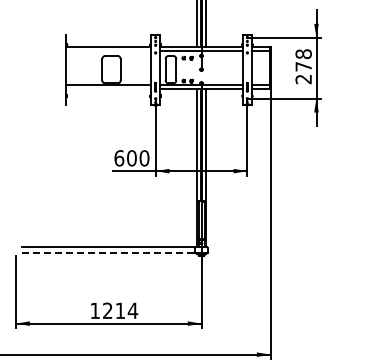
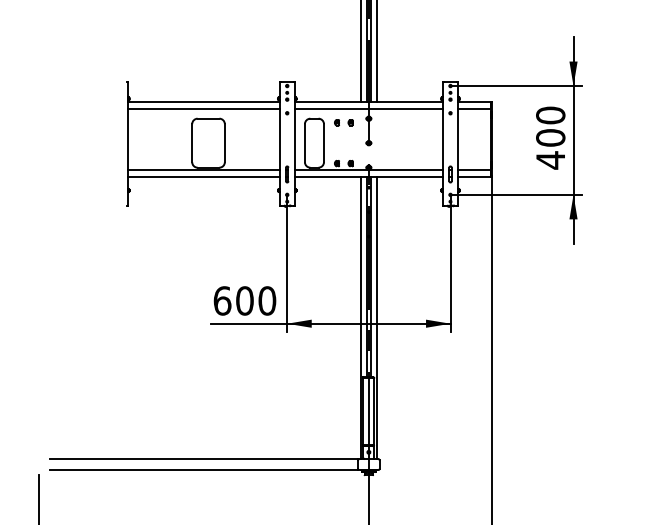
line: (108, 50) -> (203, 108), added
text: (303, 66) -> (550, 137), 278 -> 400
line: (108, 88) -> (203, 176), added
line: (108, 253) -> (203, 470), dashed -> solid

